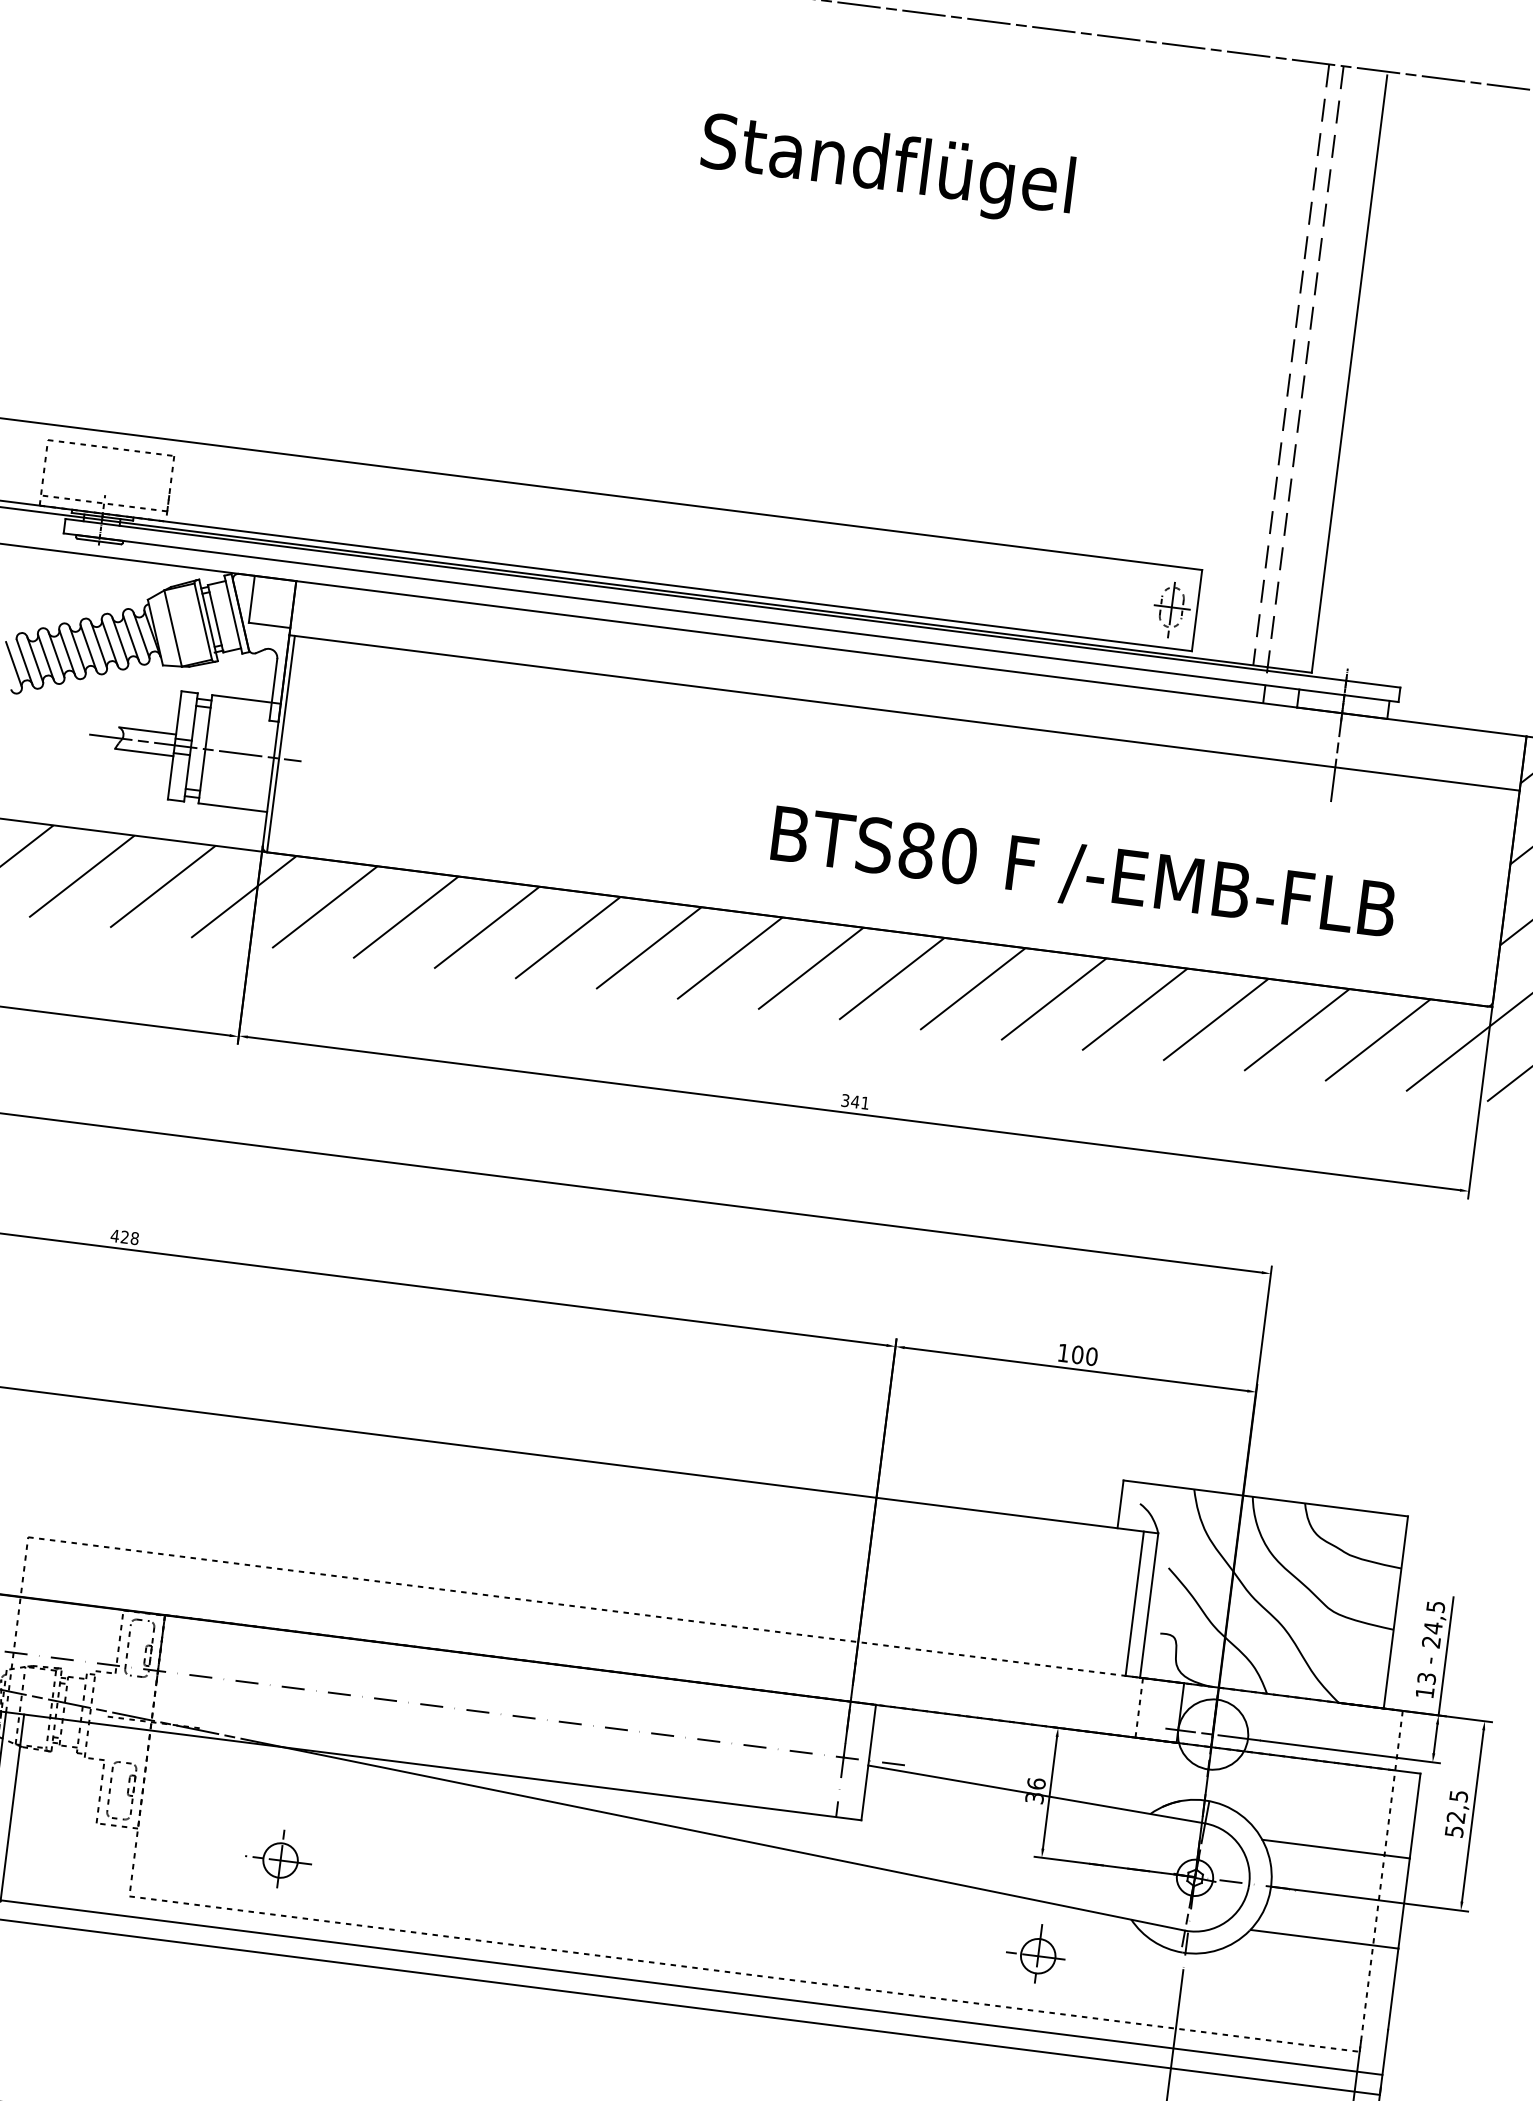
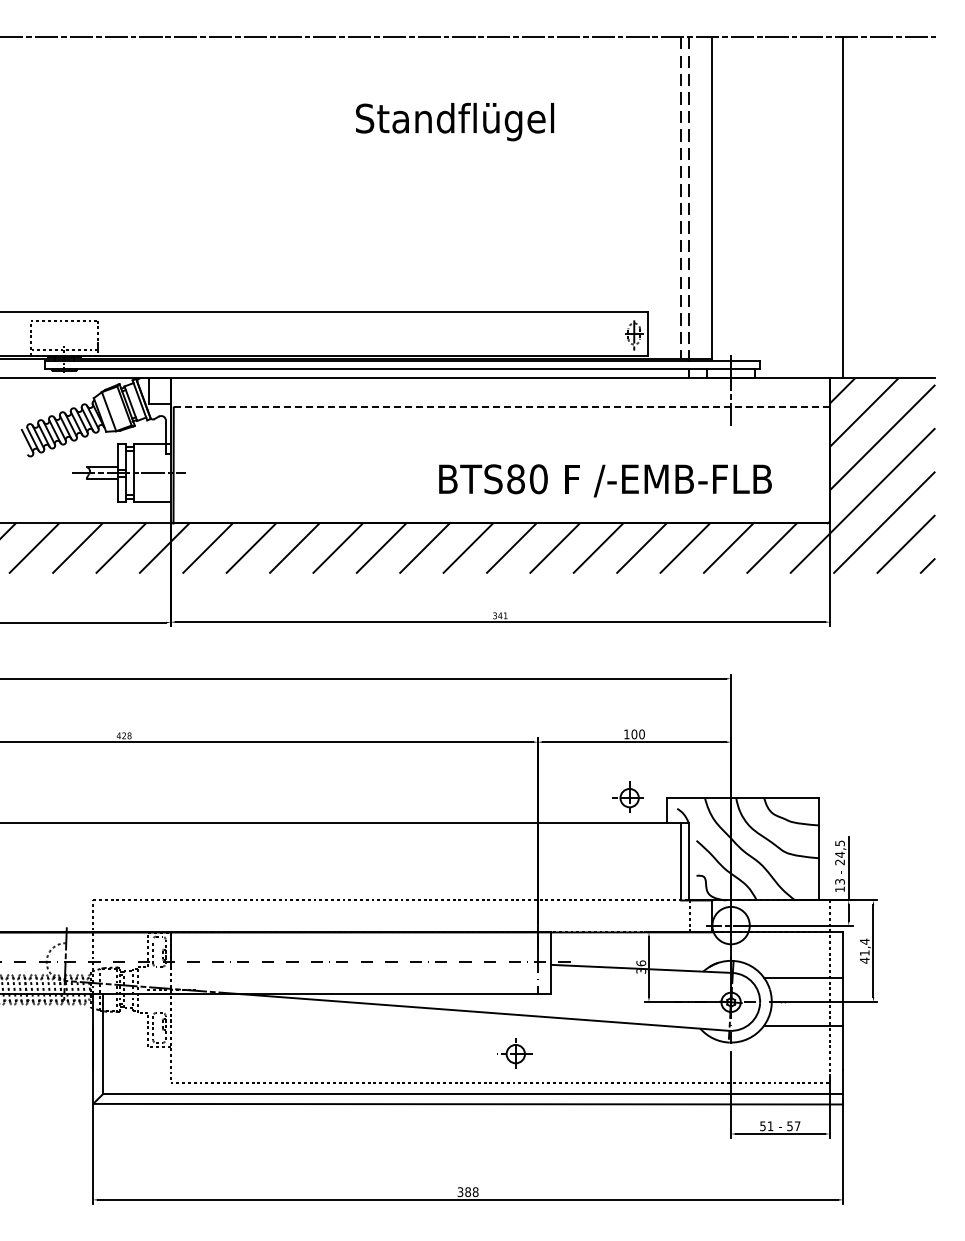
line: (904, 713) -> (500, 407), solid -> dashed
text: (1456, 1812) -> (864, 950), 52,5 -> 41,4
part: (278, 1859) -> (514, 1053), moved
part: (1034, 1952) -> (627, 796), moved

